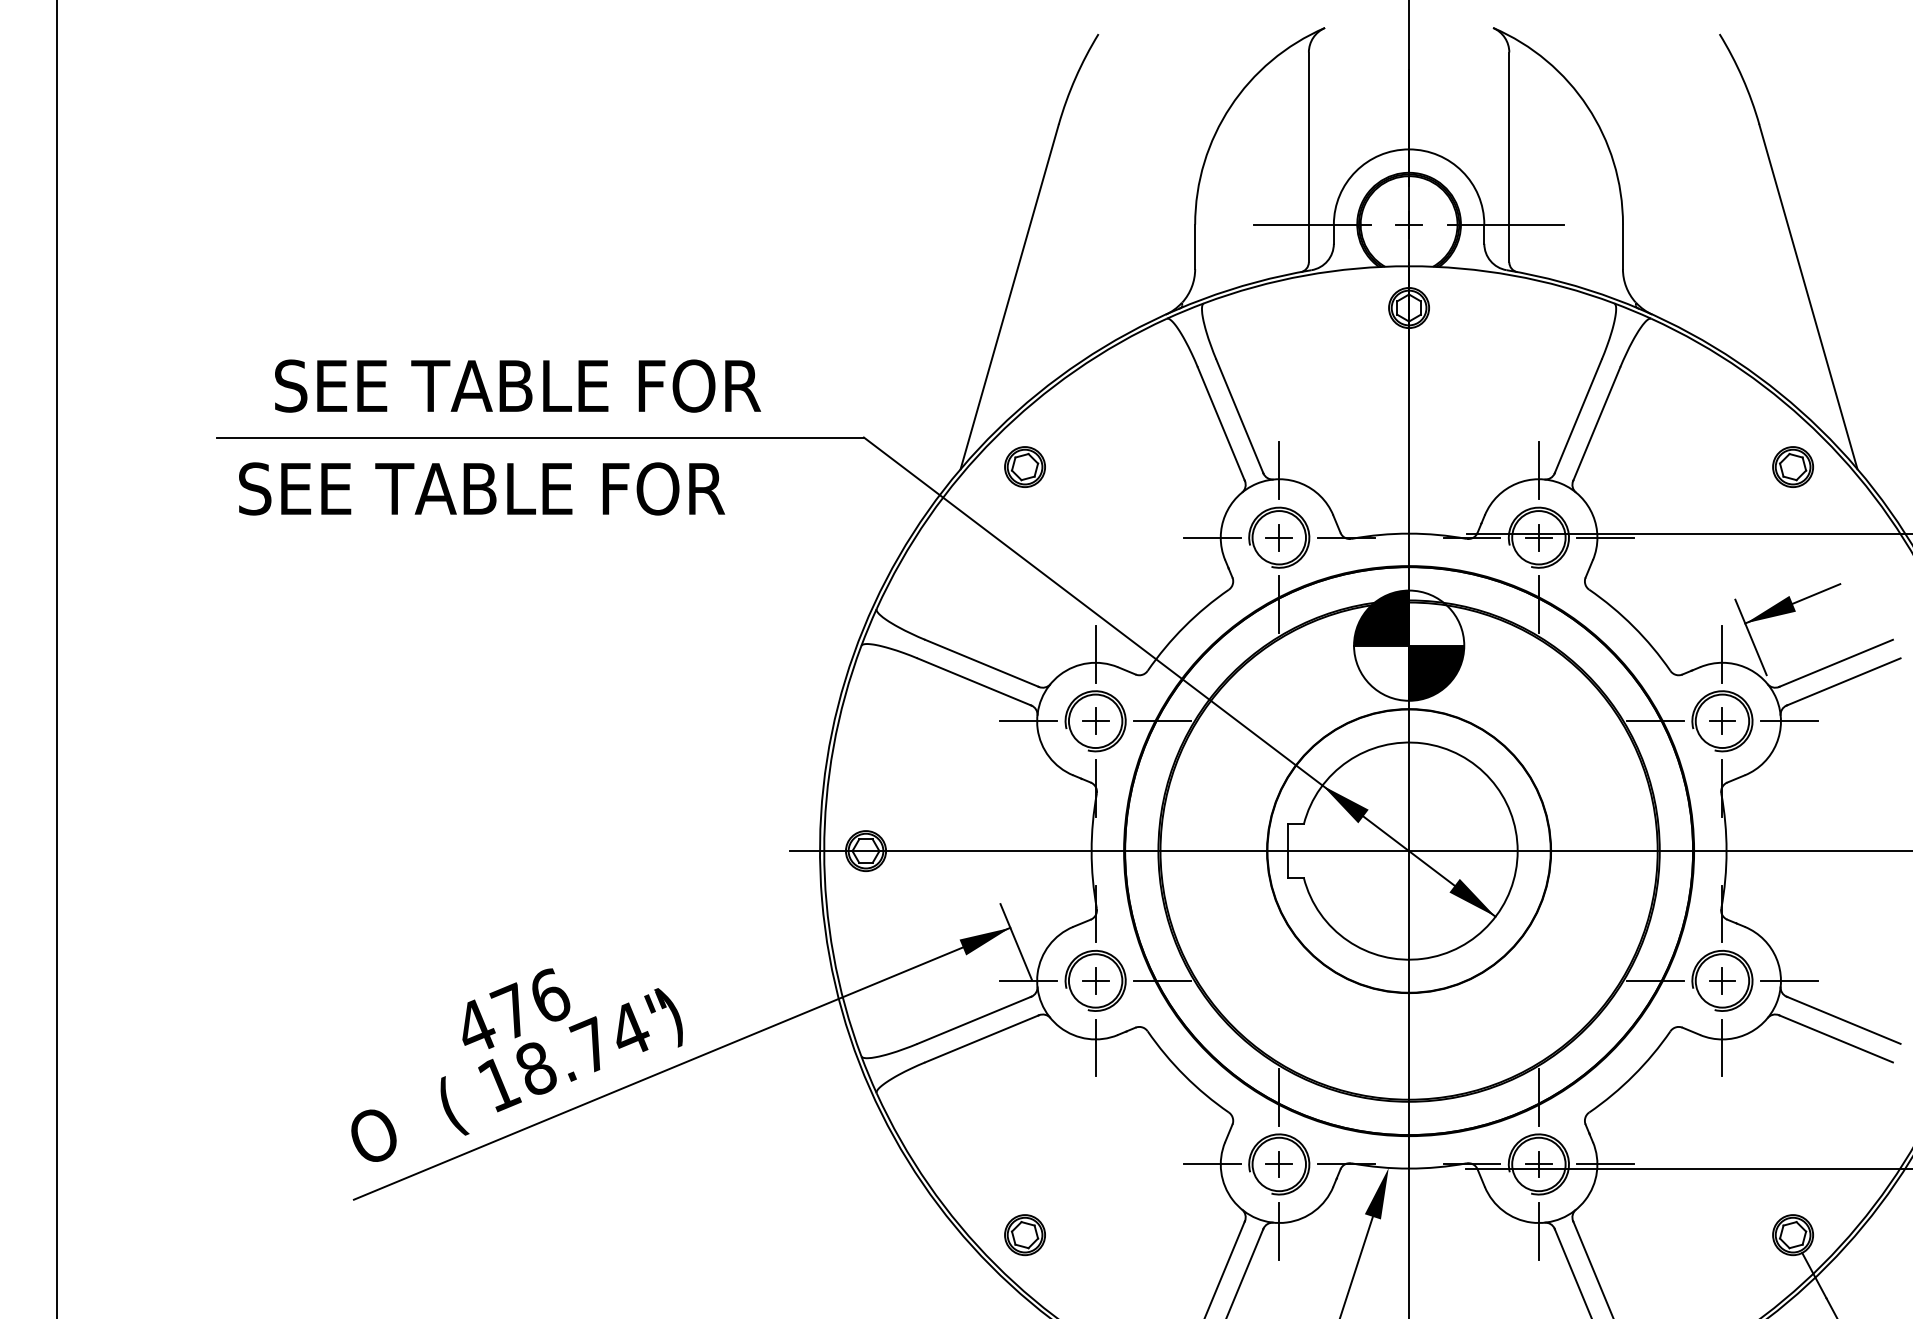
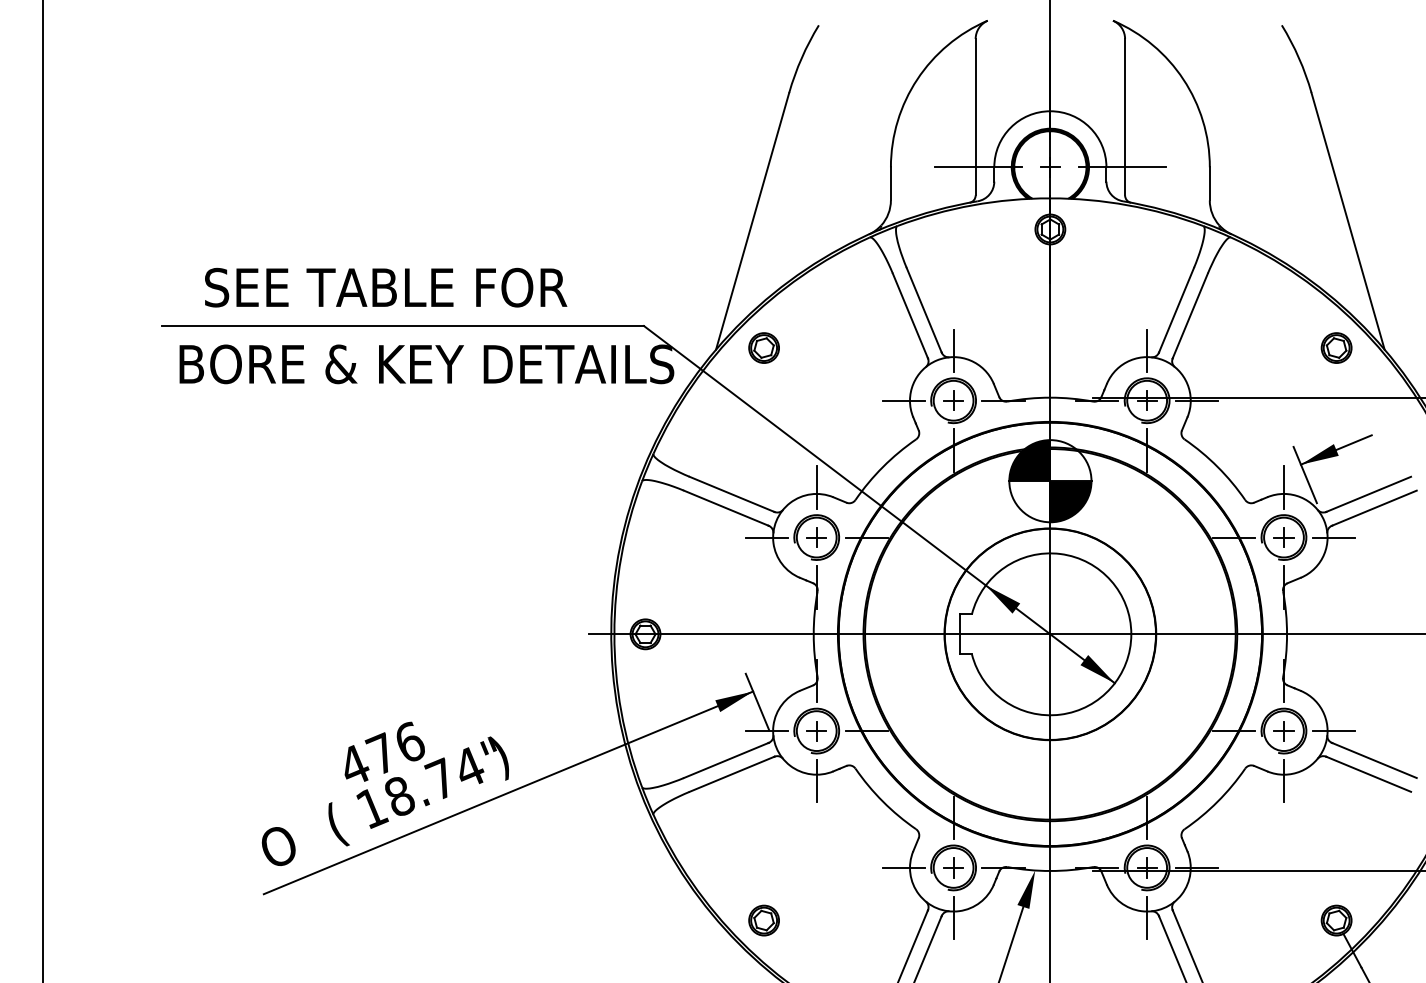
text: (572, 489) -> (426, 364), SEE TABLE FOR -> BORE & KEY DETAILS

